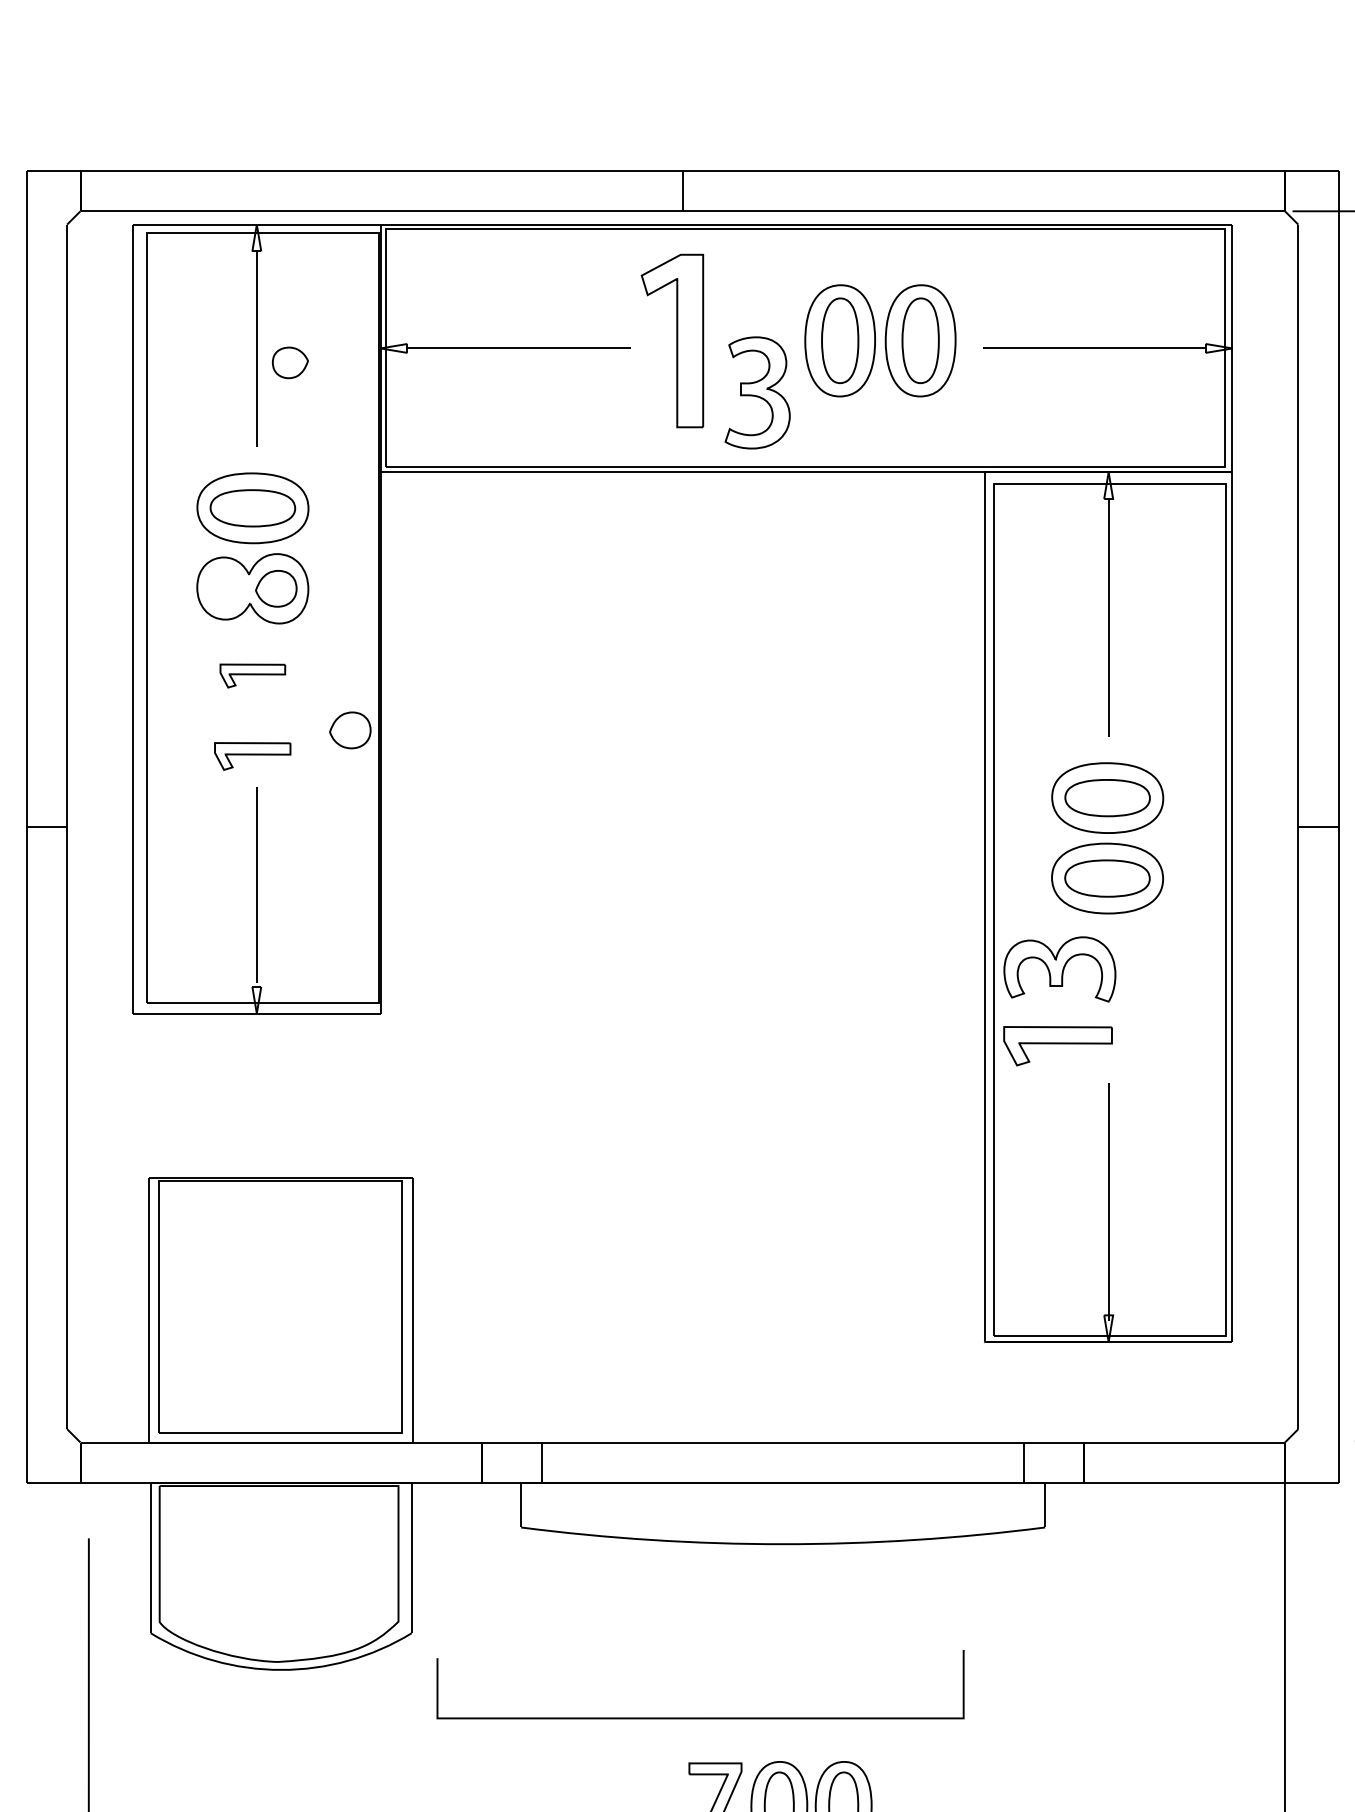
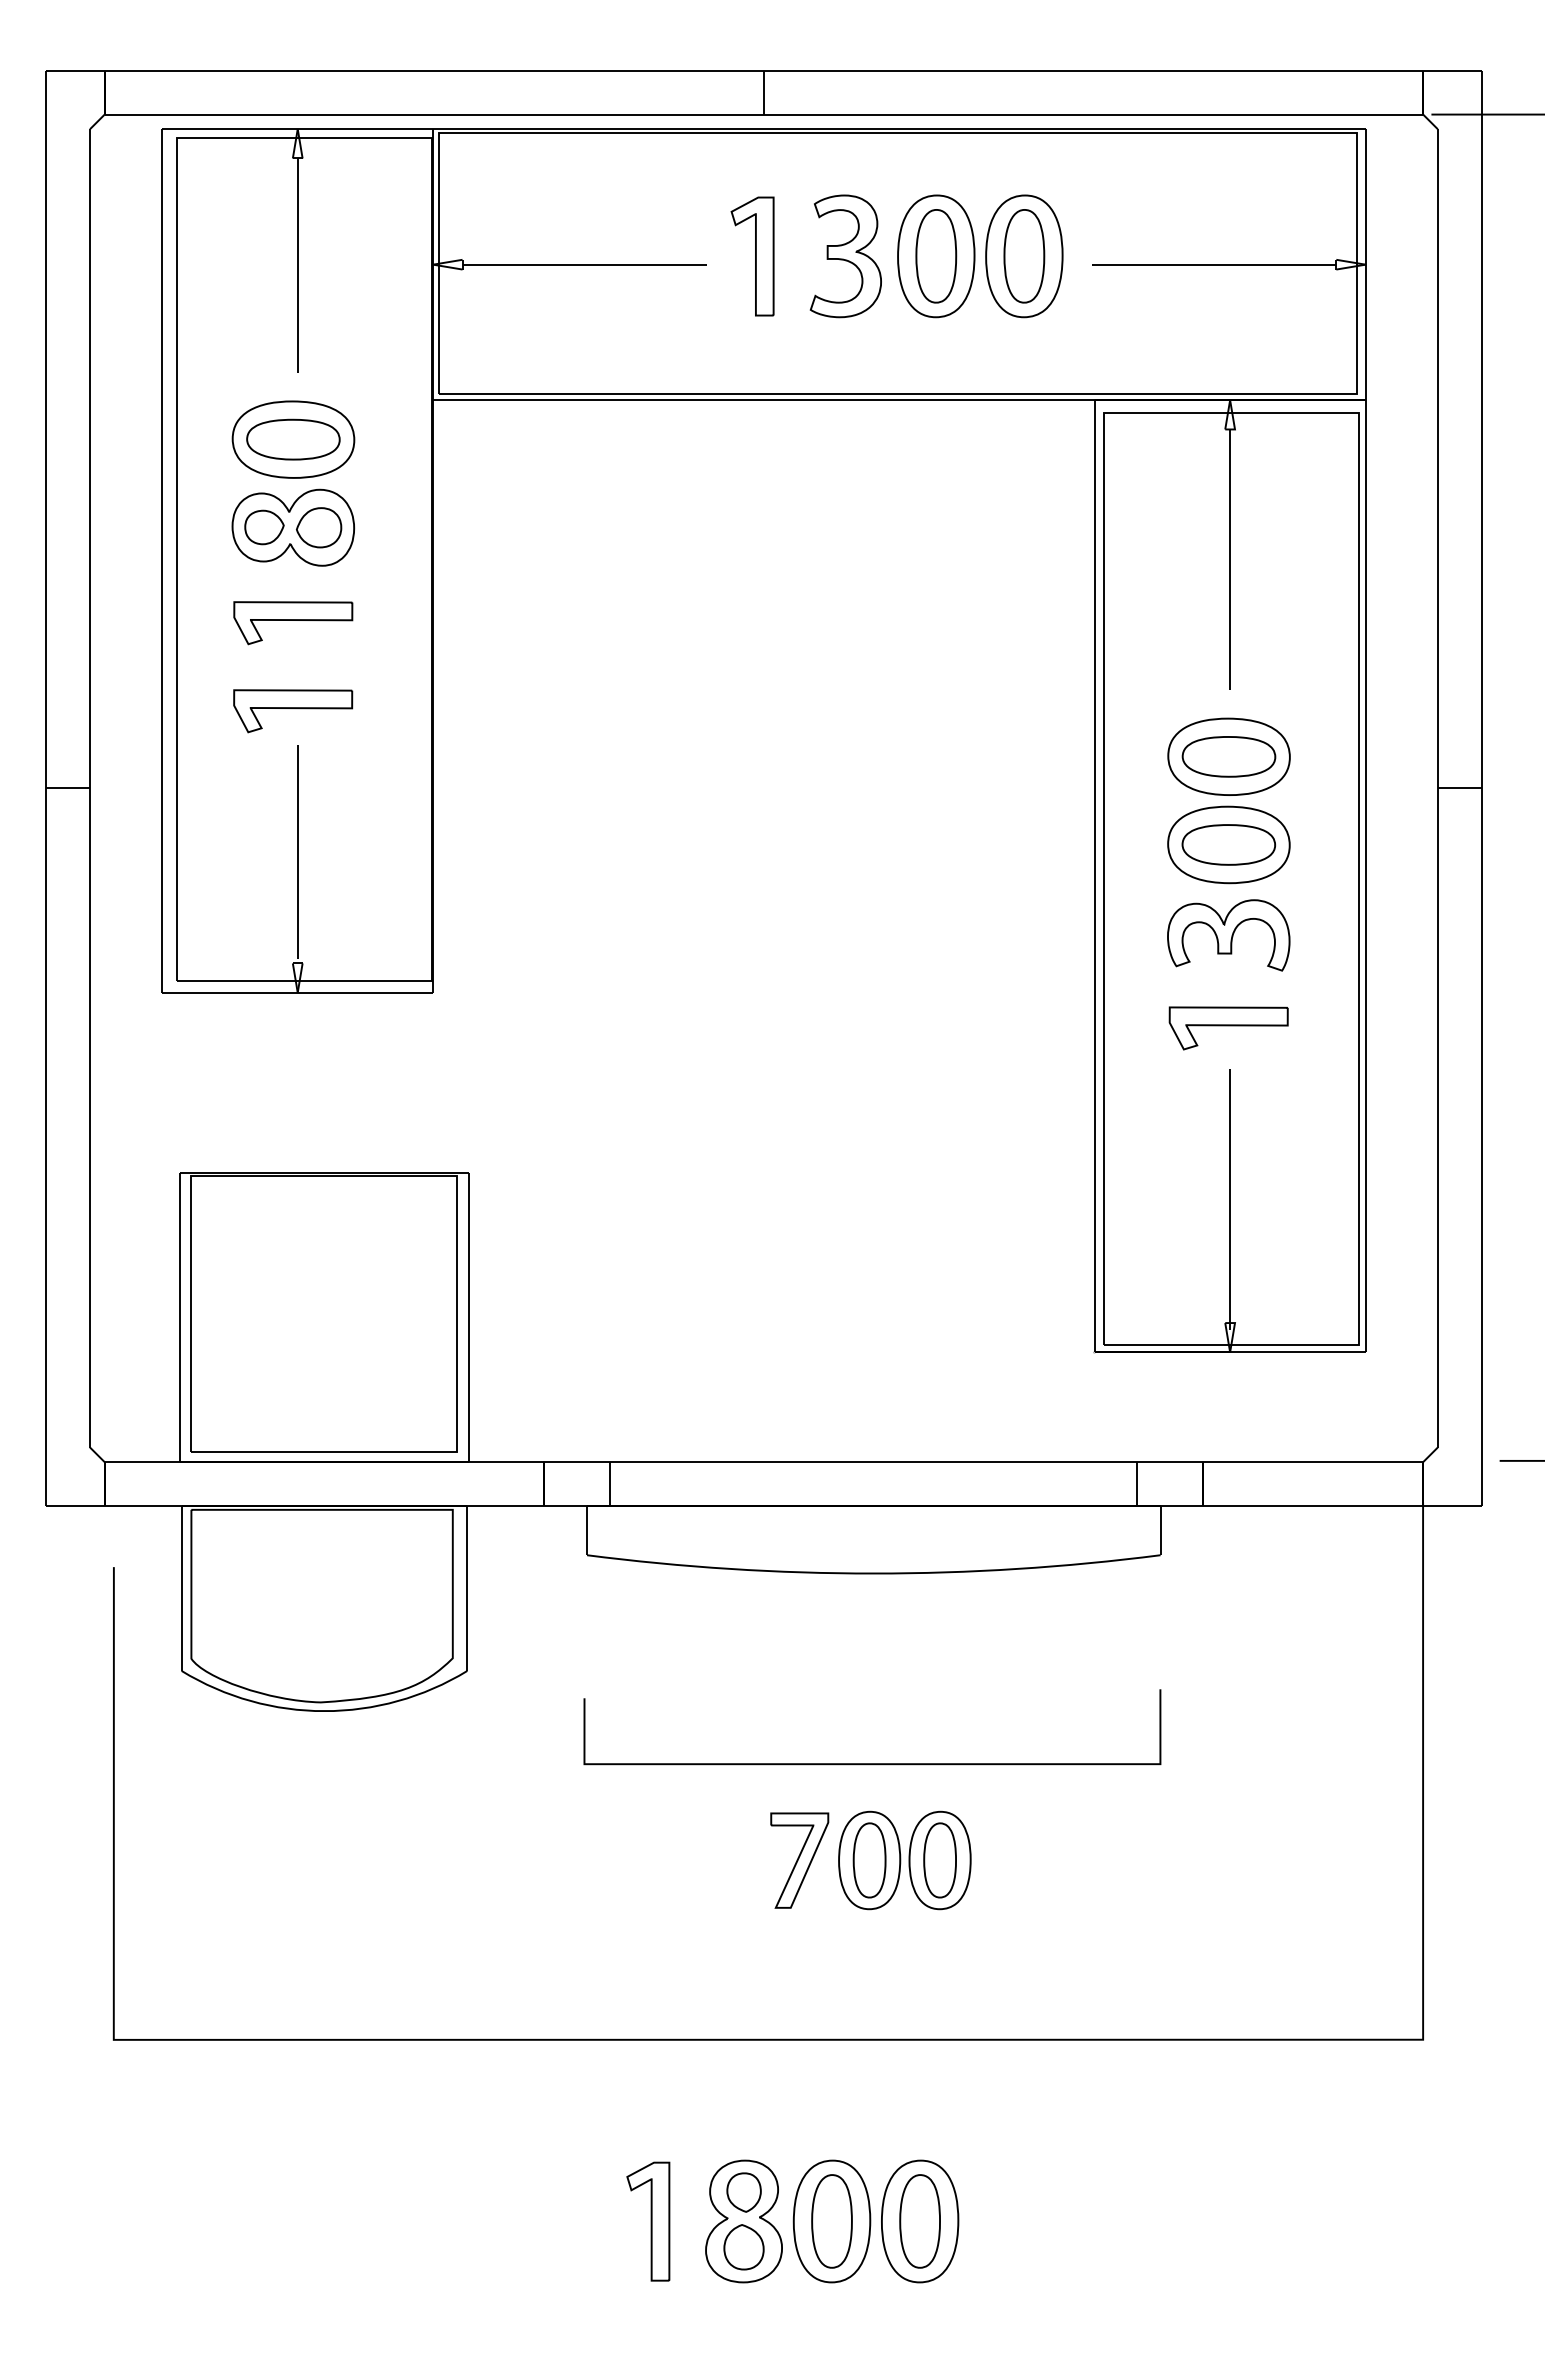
part: (672, 340) -> (752, 256), size x0.62
part: (290, 362) -> (264, 527), moved
part: (757, 393) -> (845, 256), moved
part: (252, 676) -> (293, 623), size x1.67
part: (350, 730) -> (400, 682), removed
part: (252, 756) -> (293, 711), size x1.43
part: (1059, 969) -> (1228, 935), moved
part: (1057, 1046) -> (1228, 1028), moved
curve: (700, 1717) -> (872, 1763), moved

